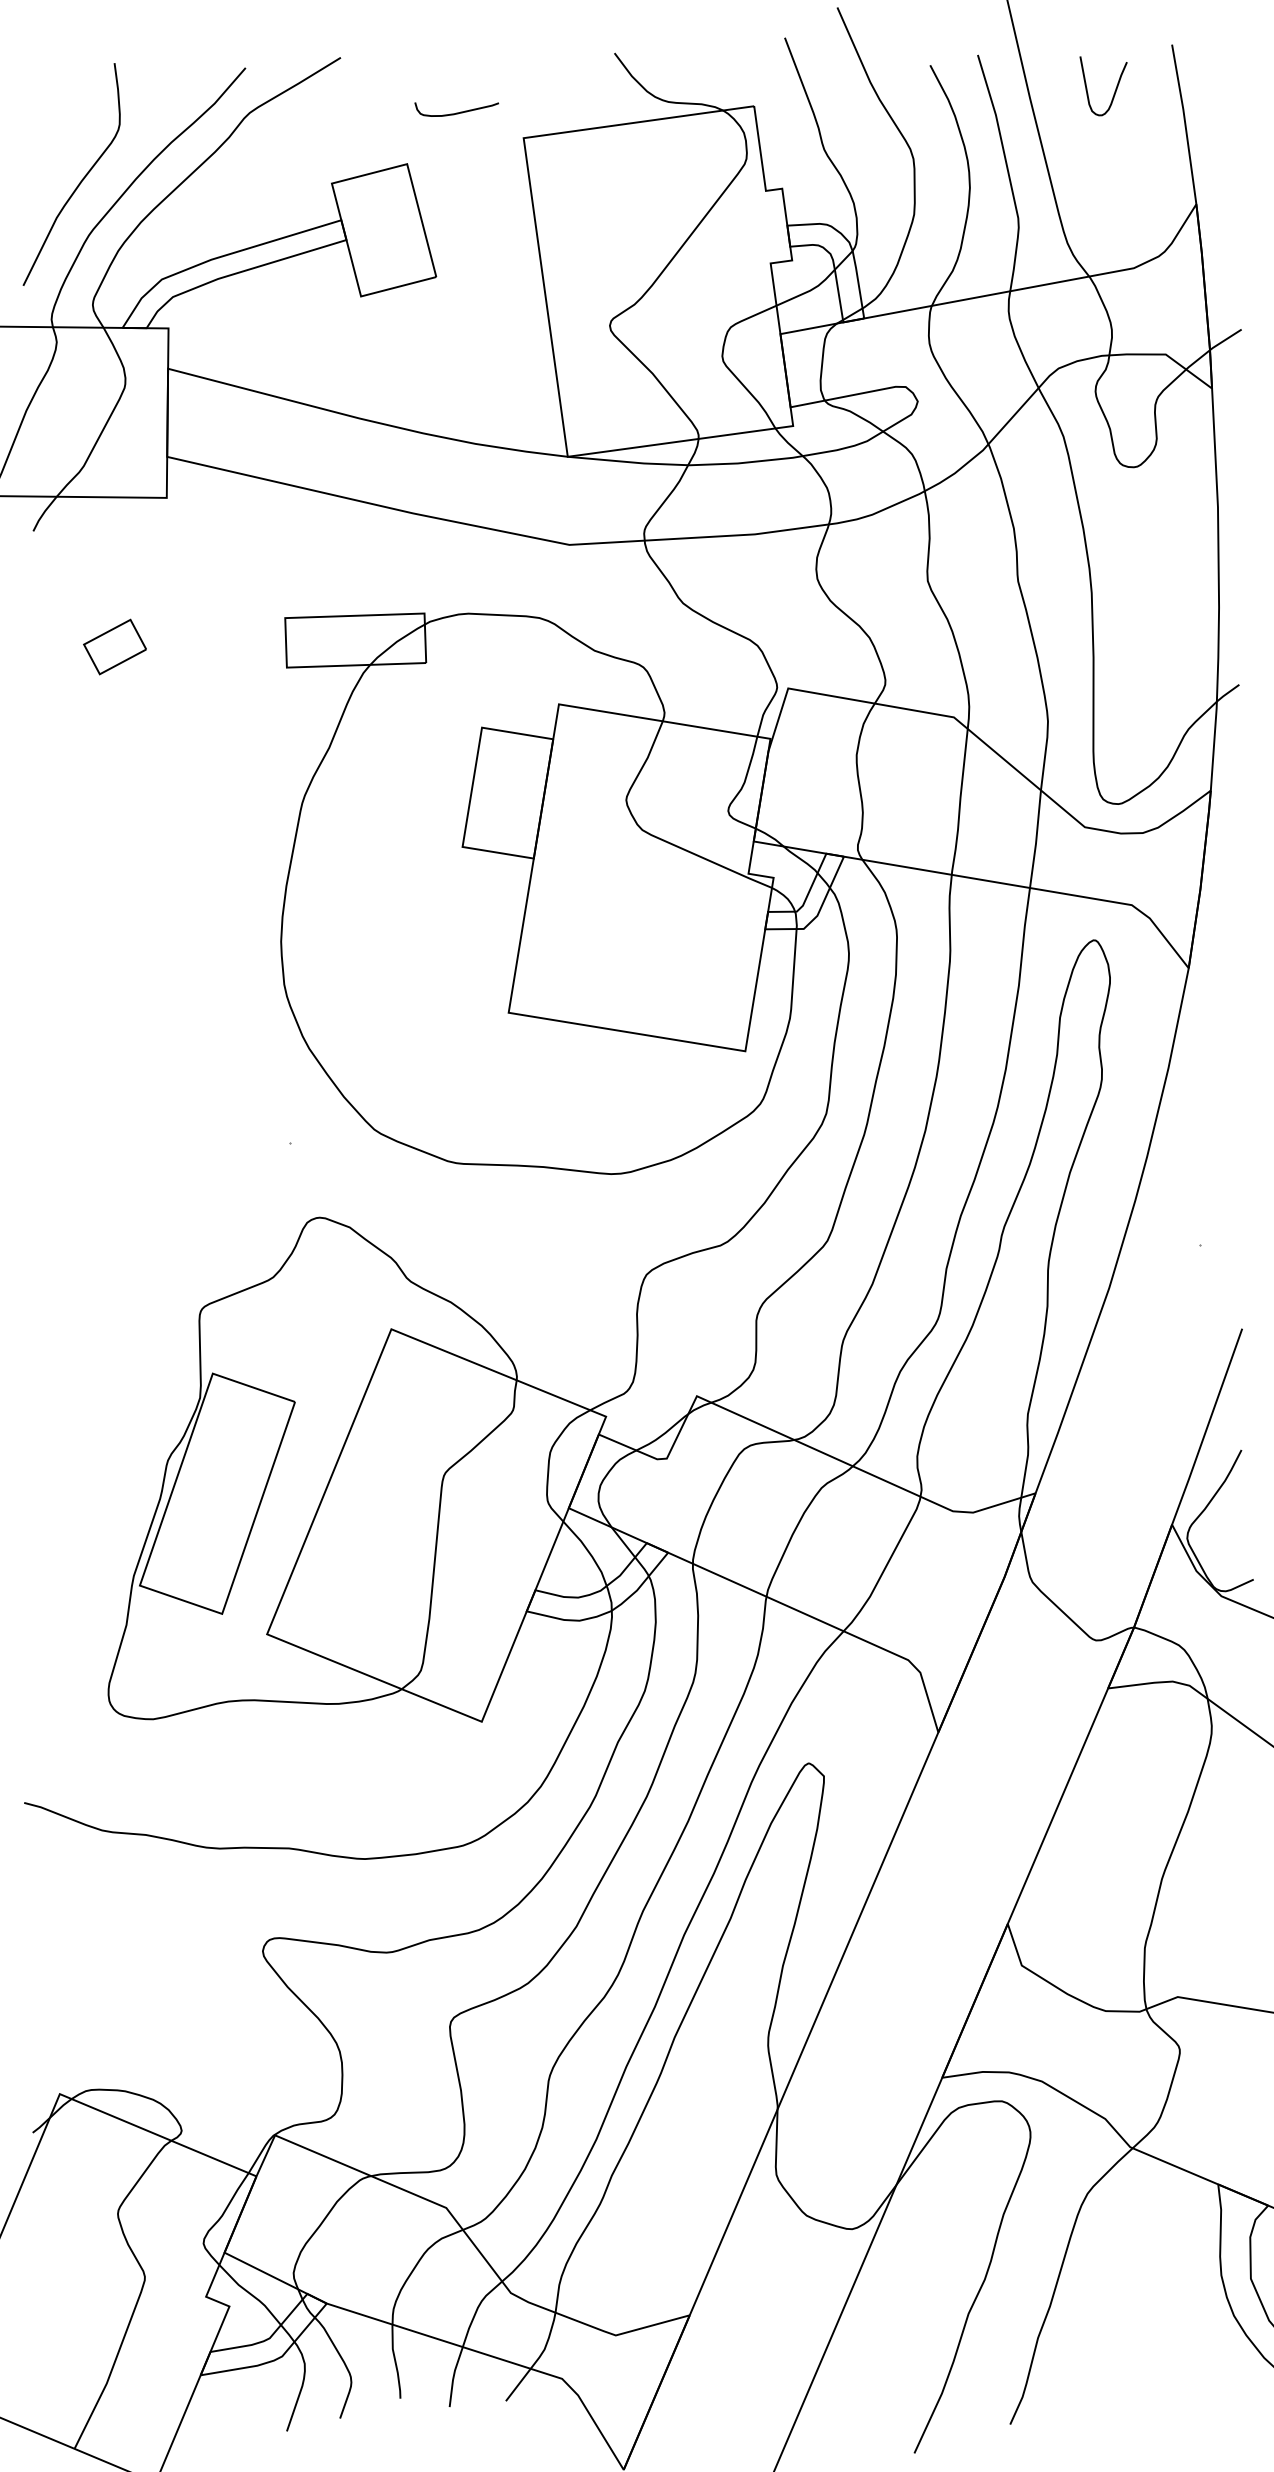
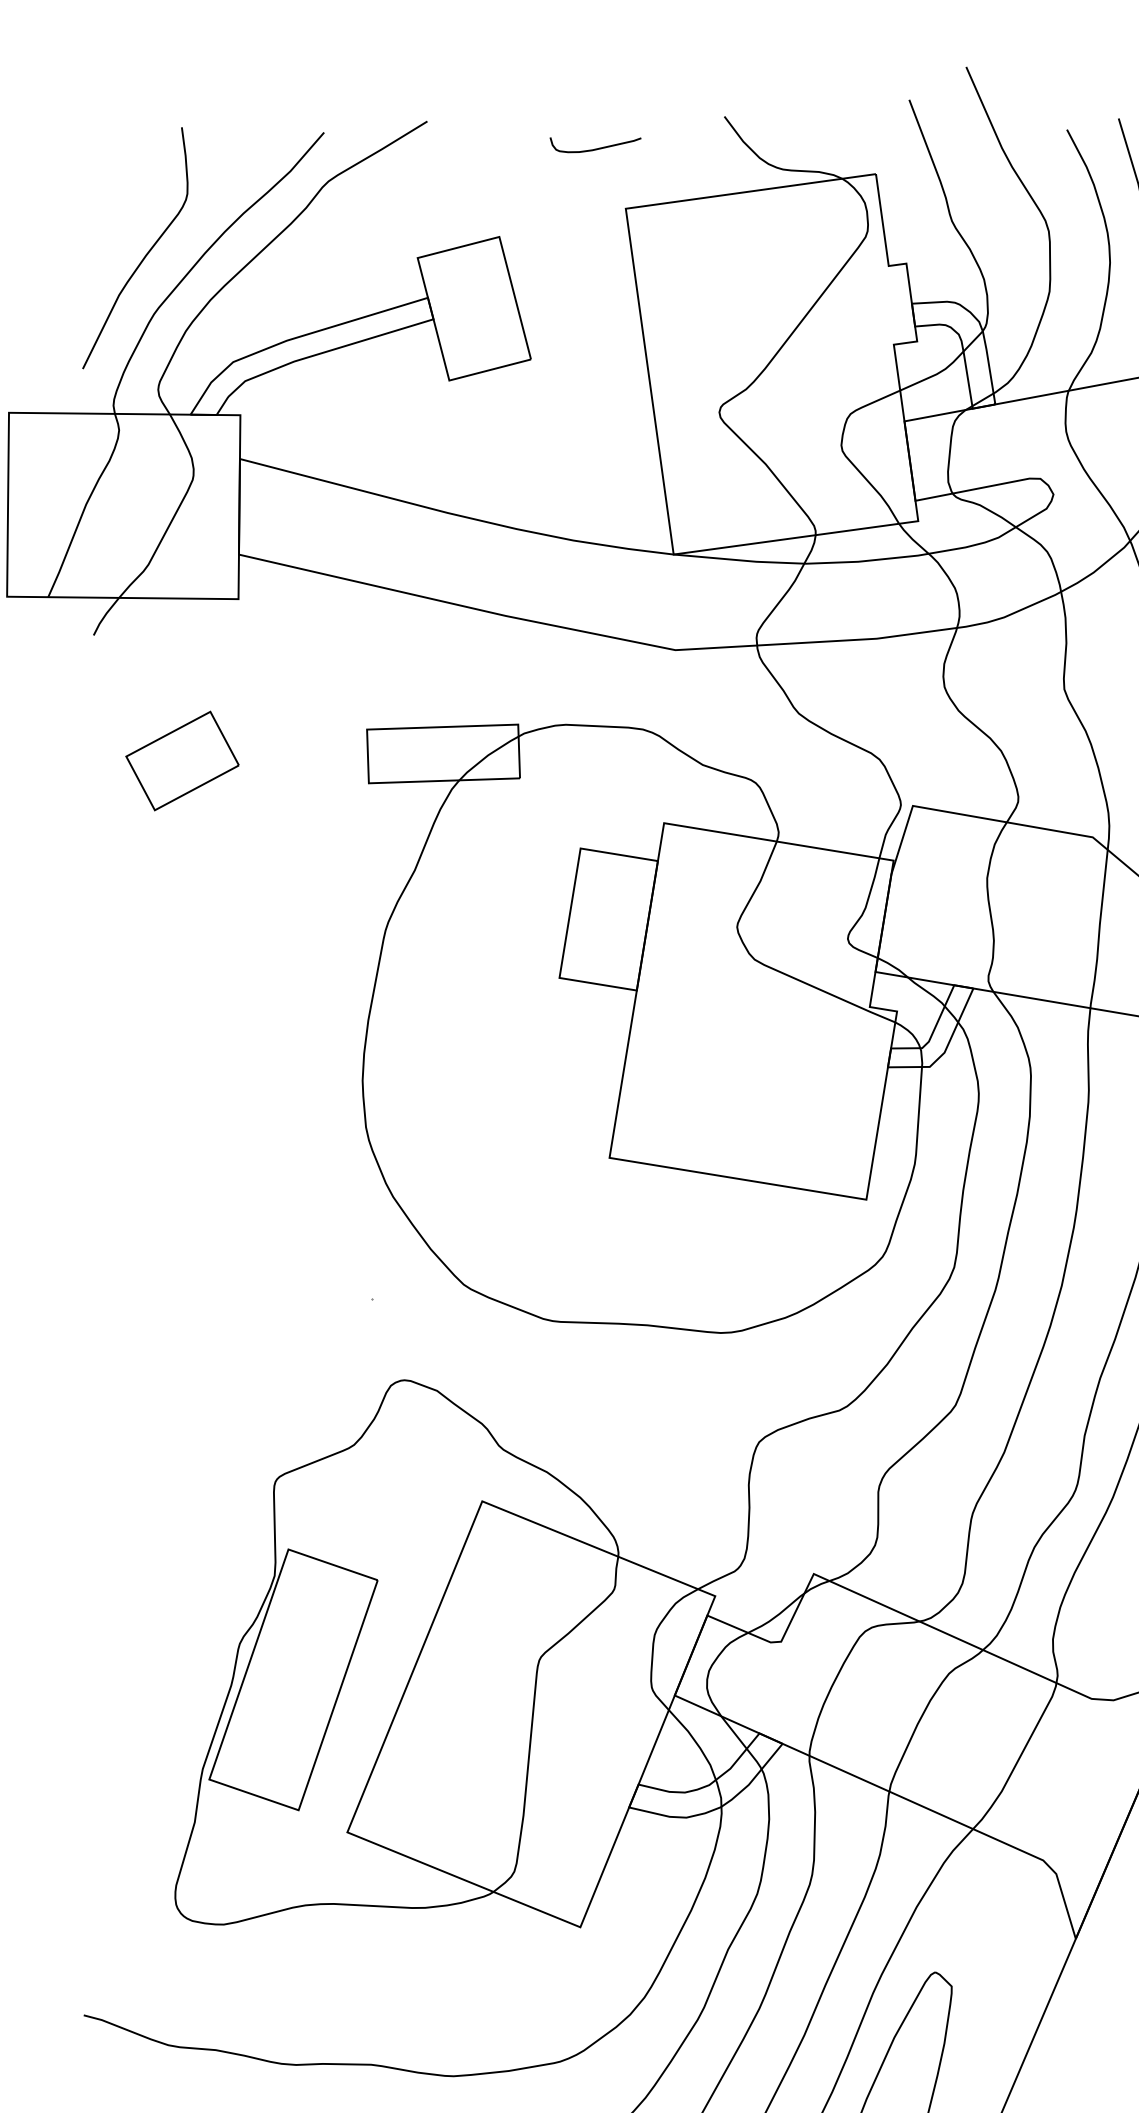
curve: (456, 112) -> (595, 148), moved
part: (114, 646) -> (181, 760), size x1.67

